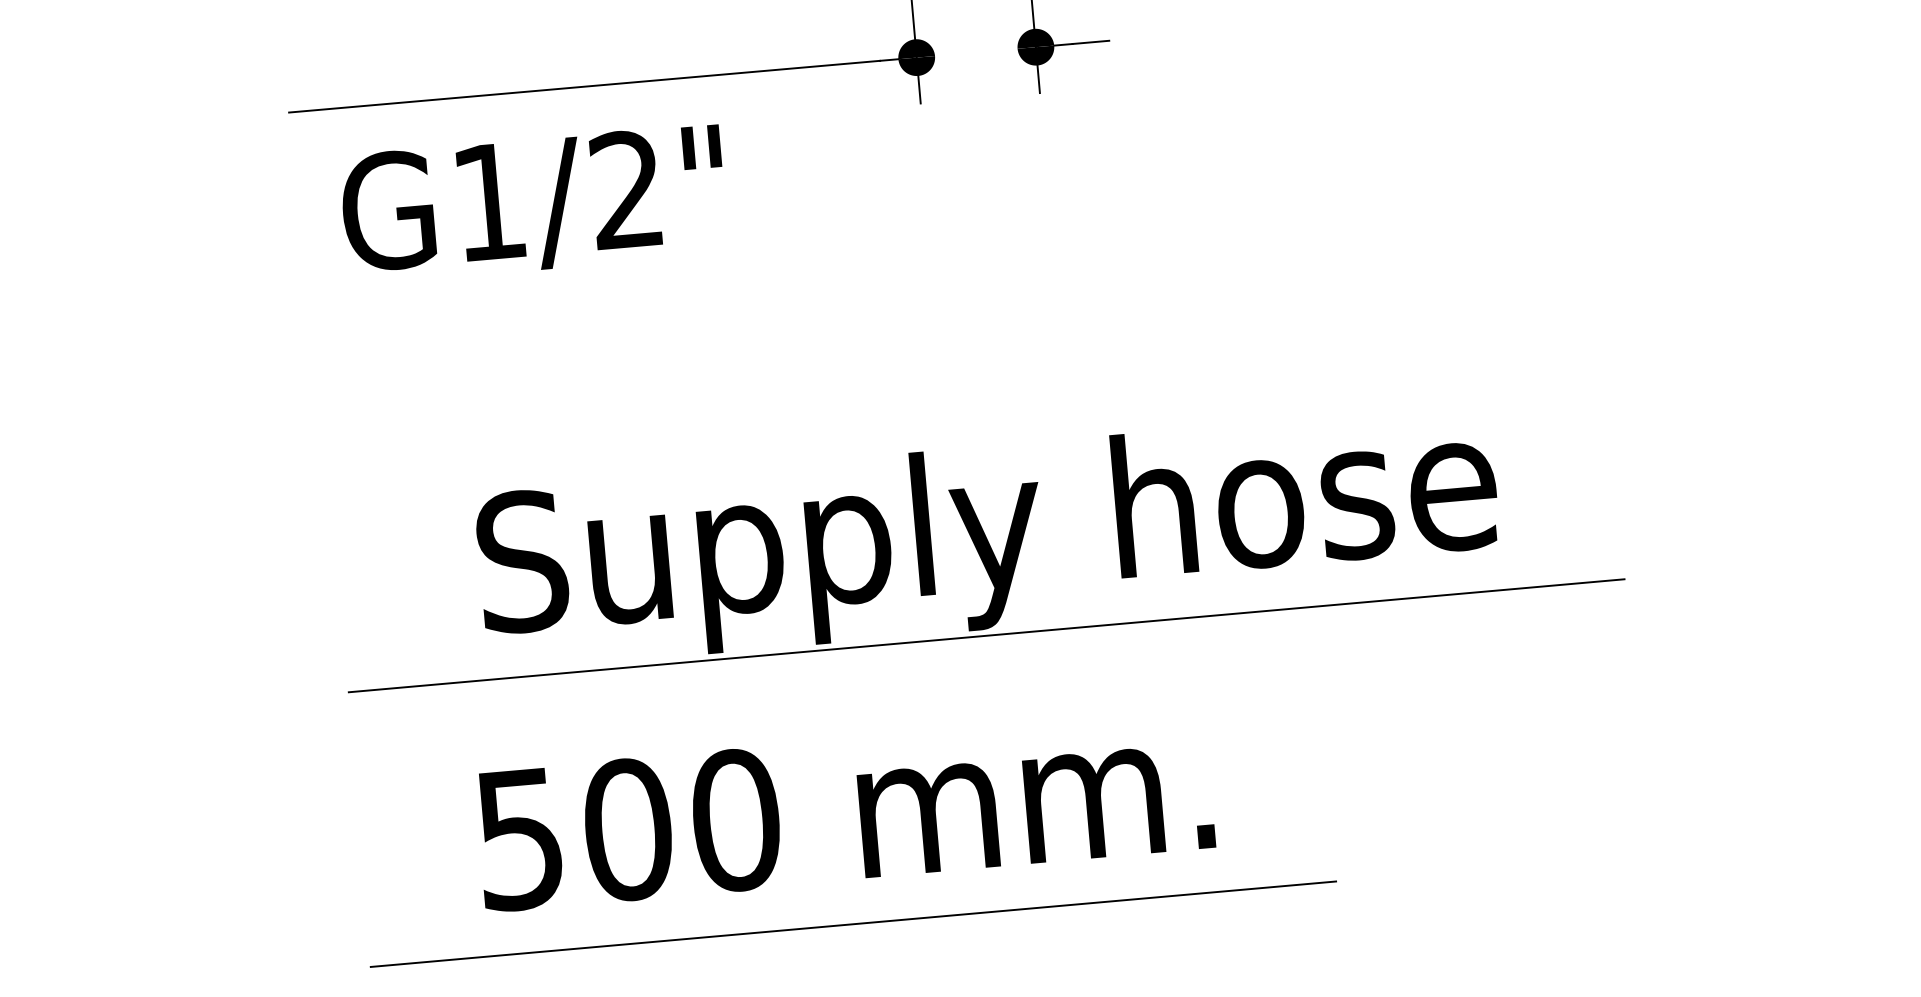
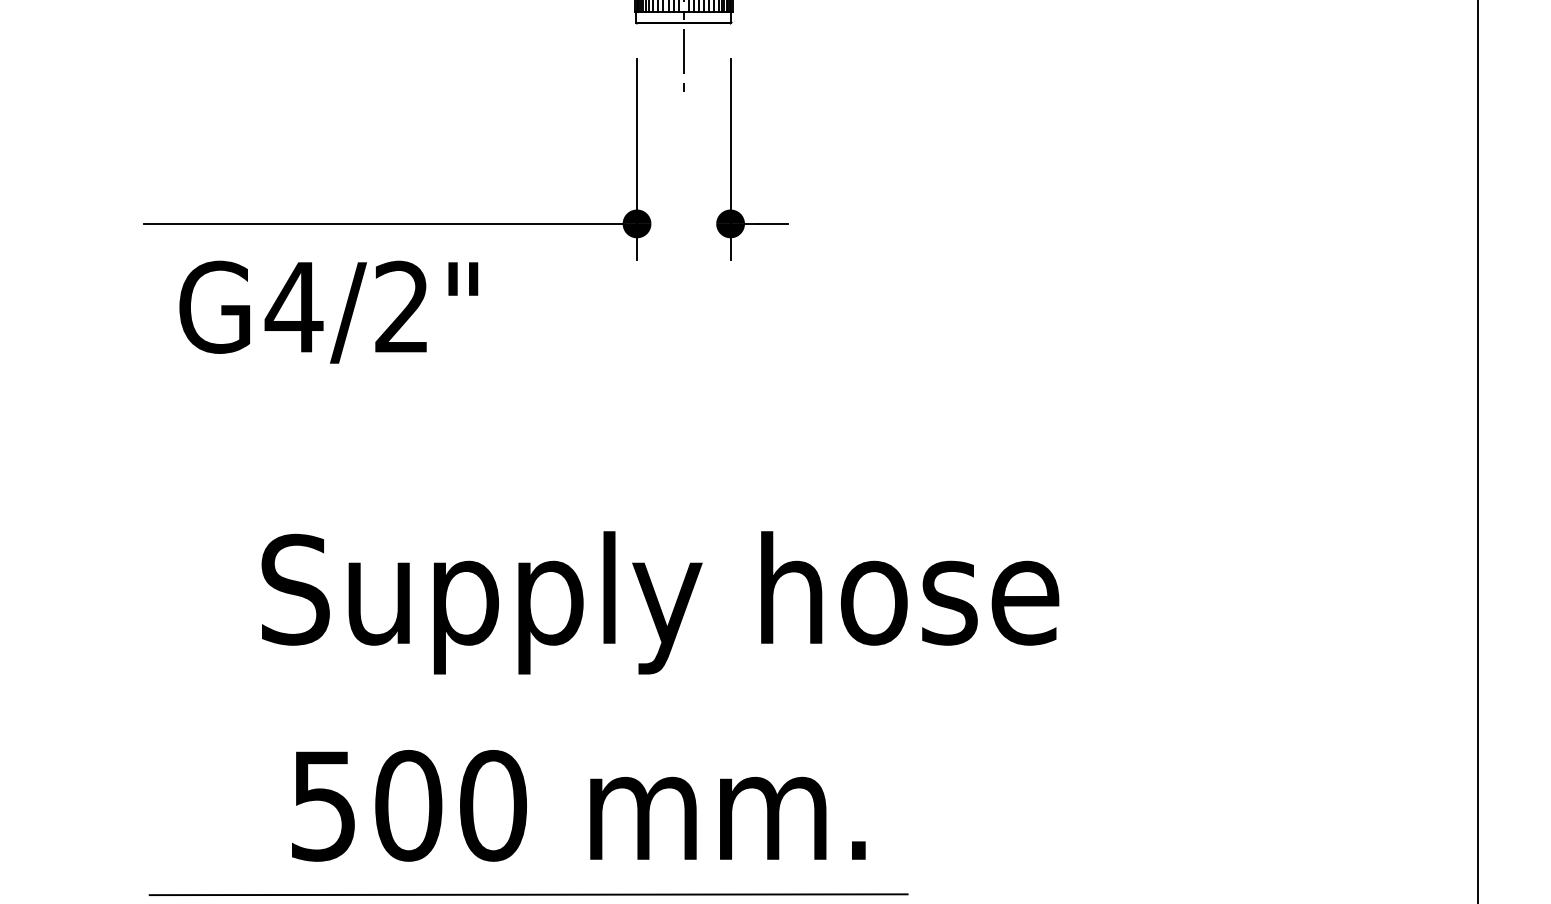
text: (488, 202) -> (293, 307), G1/2" -> G4/2"
line: (985, 635) -> (651, 678), removed
text: (844, 810) -> (578, 805), moved

